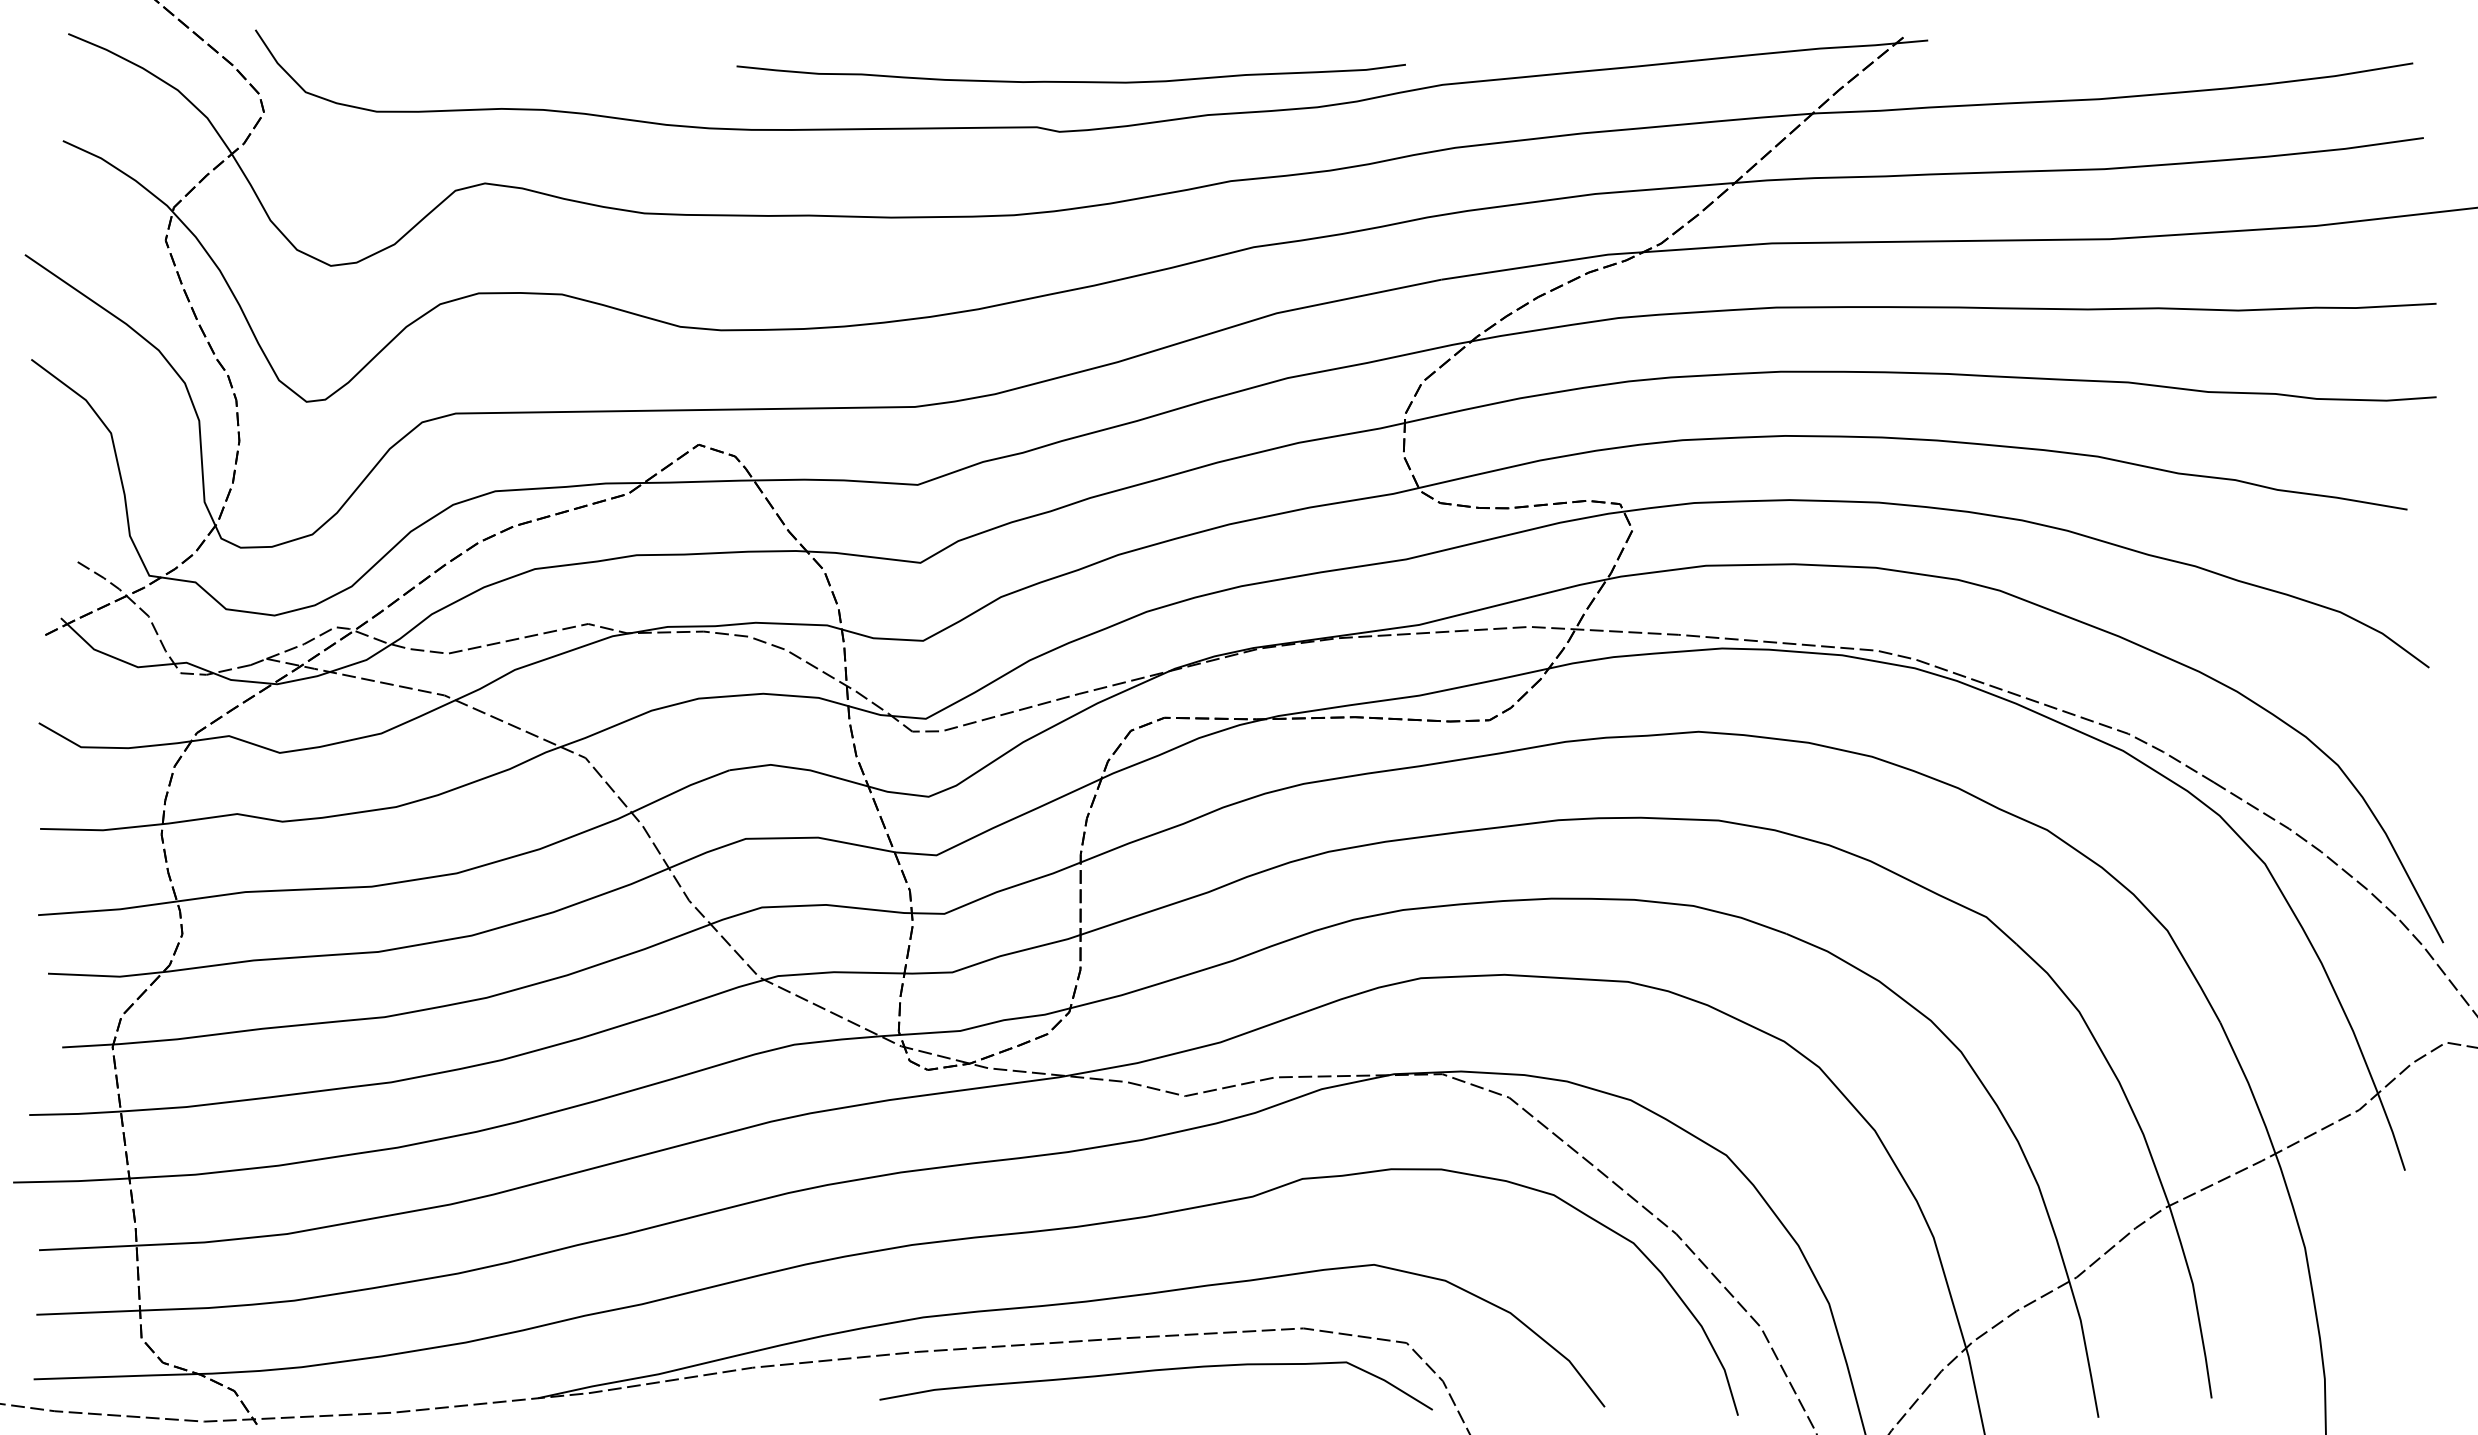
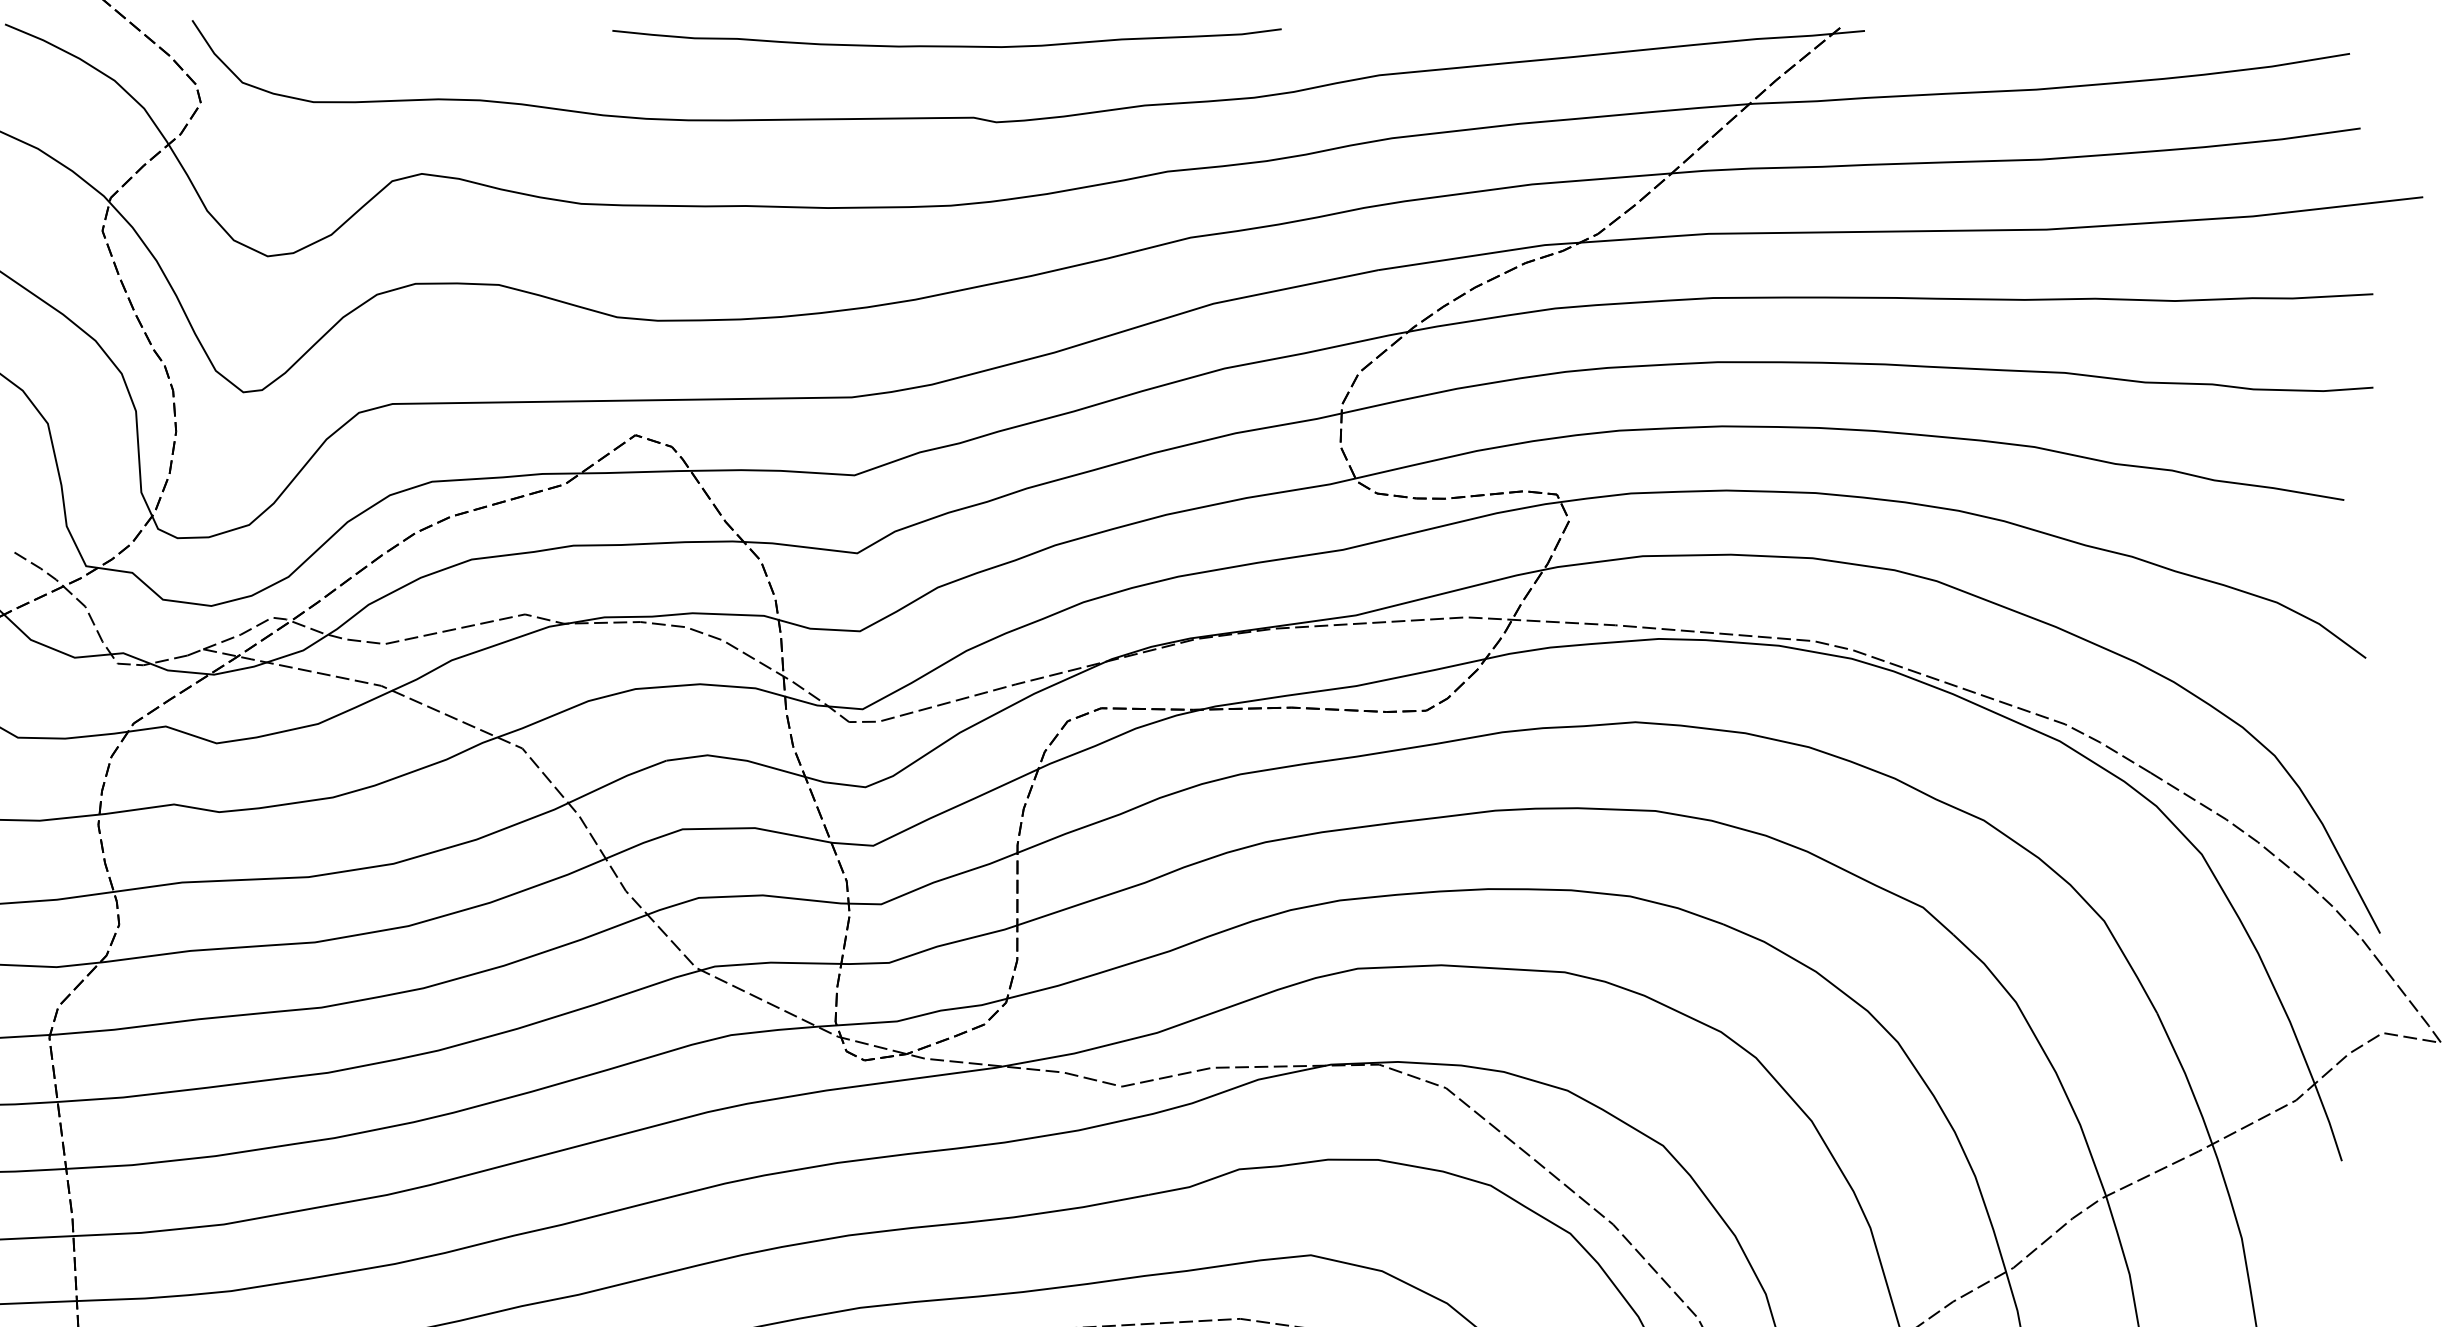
curve: (1070, 81) -> (946, 45), moved

